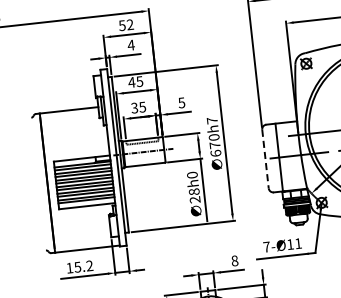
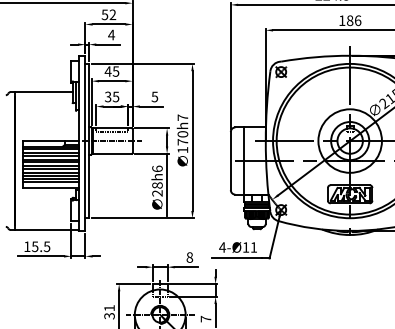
text: (215, 152) -> (182, 149), 670h7 -> 170h7
line: (265, 159) -> (230, 161), dashed -> solid
text: (192, 174) -> (157, 168), 28h0 -> 28h6
text: (266, 247) -> (222, 247), 7-Ø11 -> 4-Ø11
text: (89, 265) -> (46, 246), 15.2 -> 15.5

